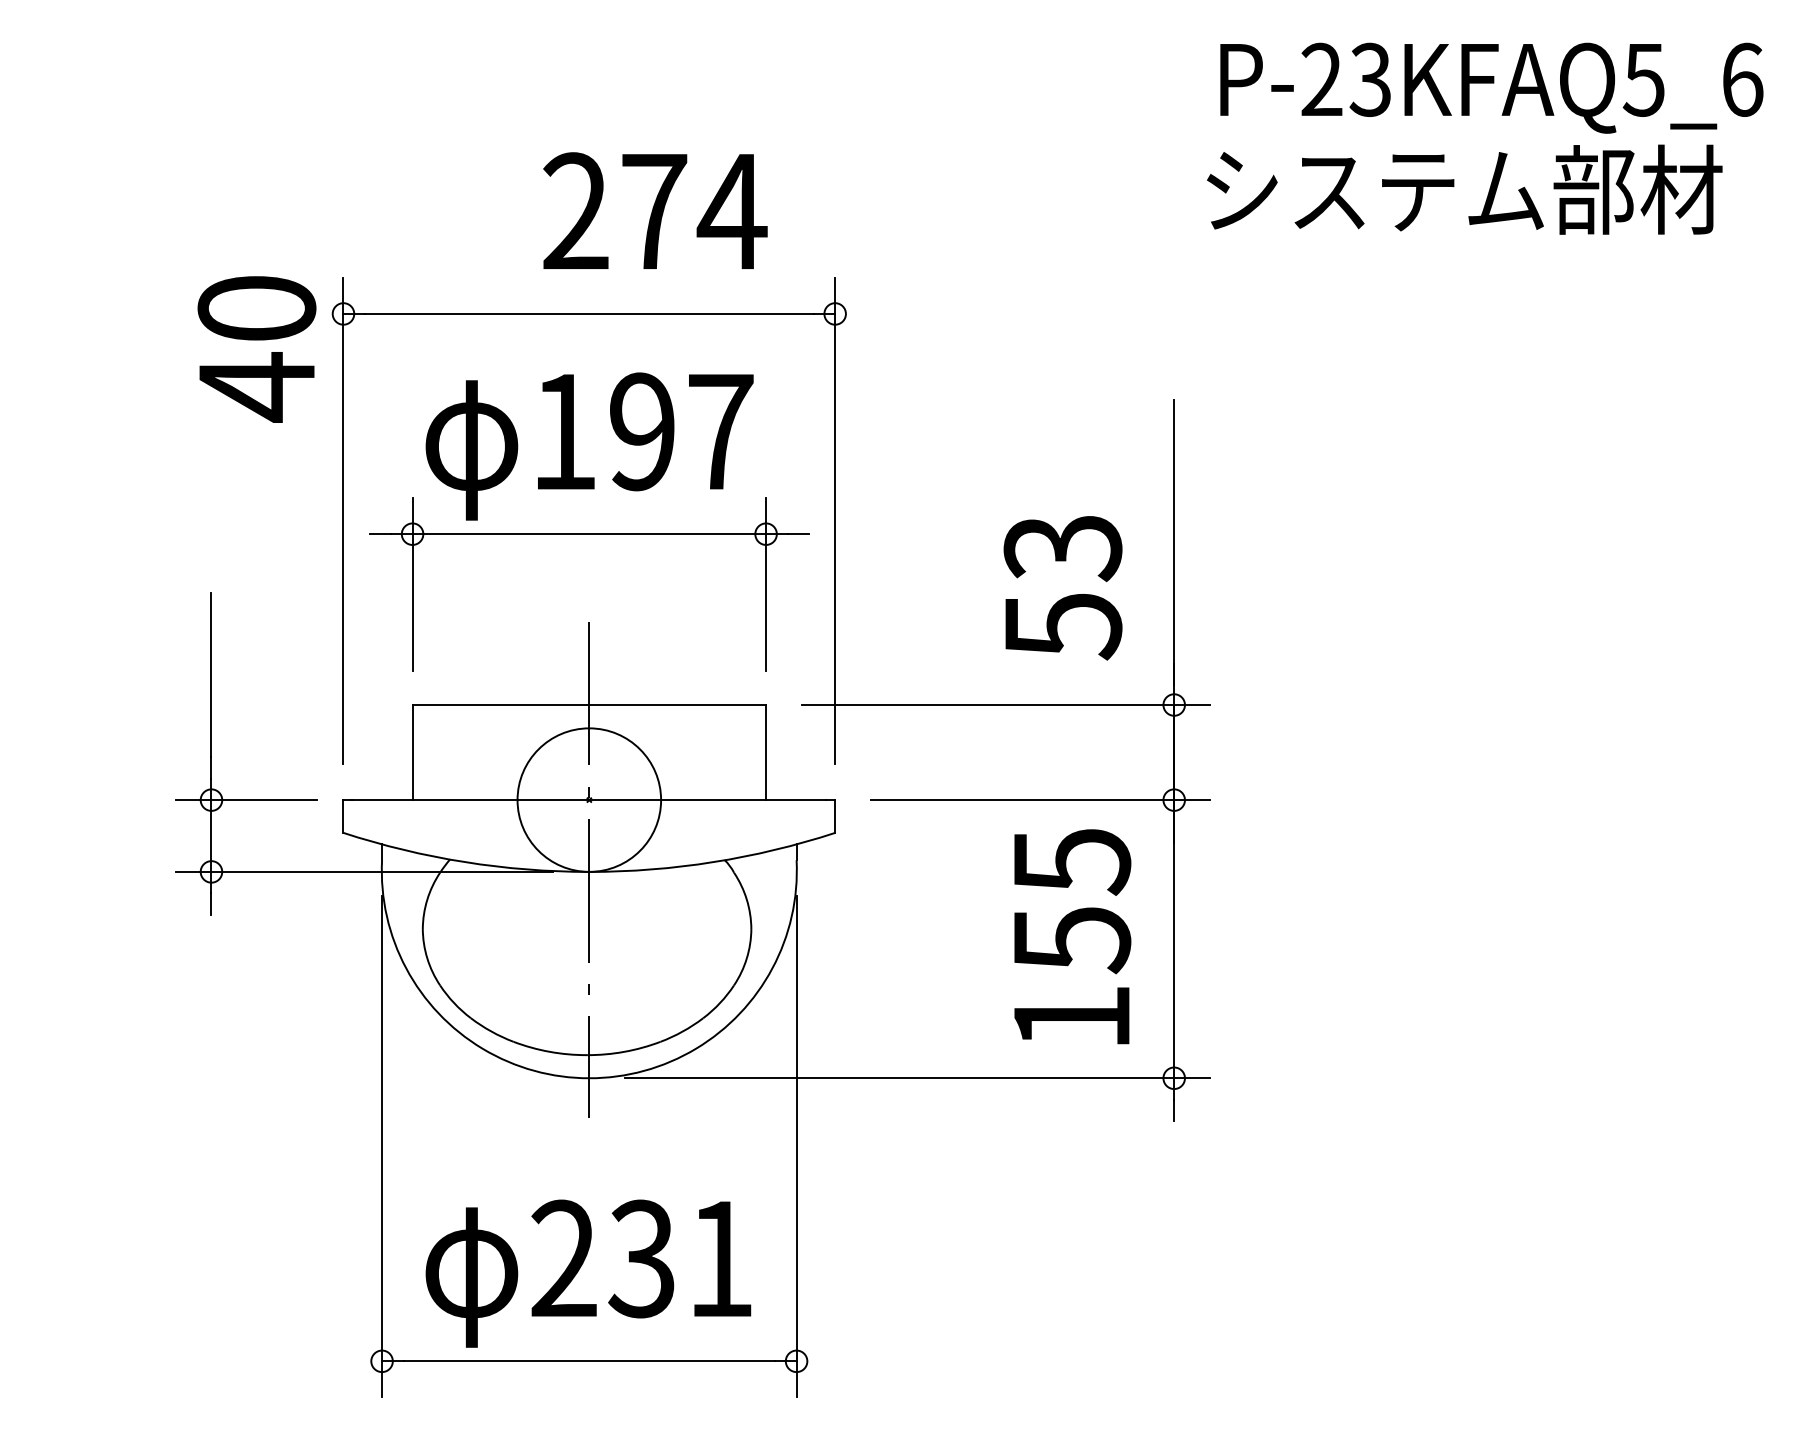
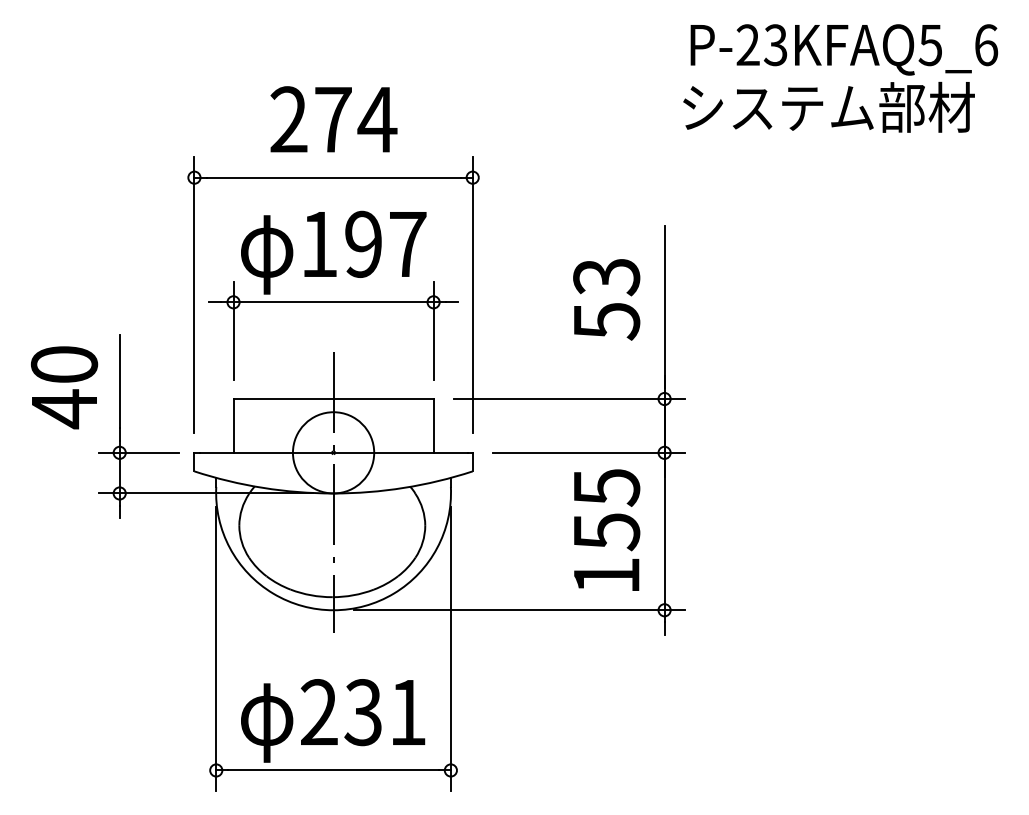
text: (654, 211) -> (333, 119), moved
text: (257, 348) -> (64, 387), moved
text: (1062, 587) -> (606, 299), moved

